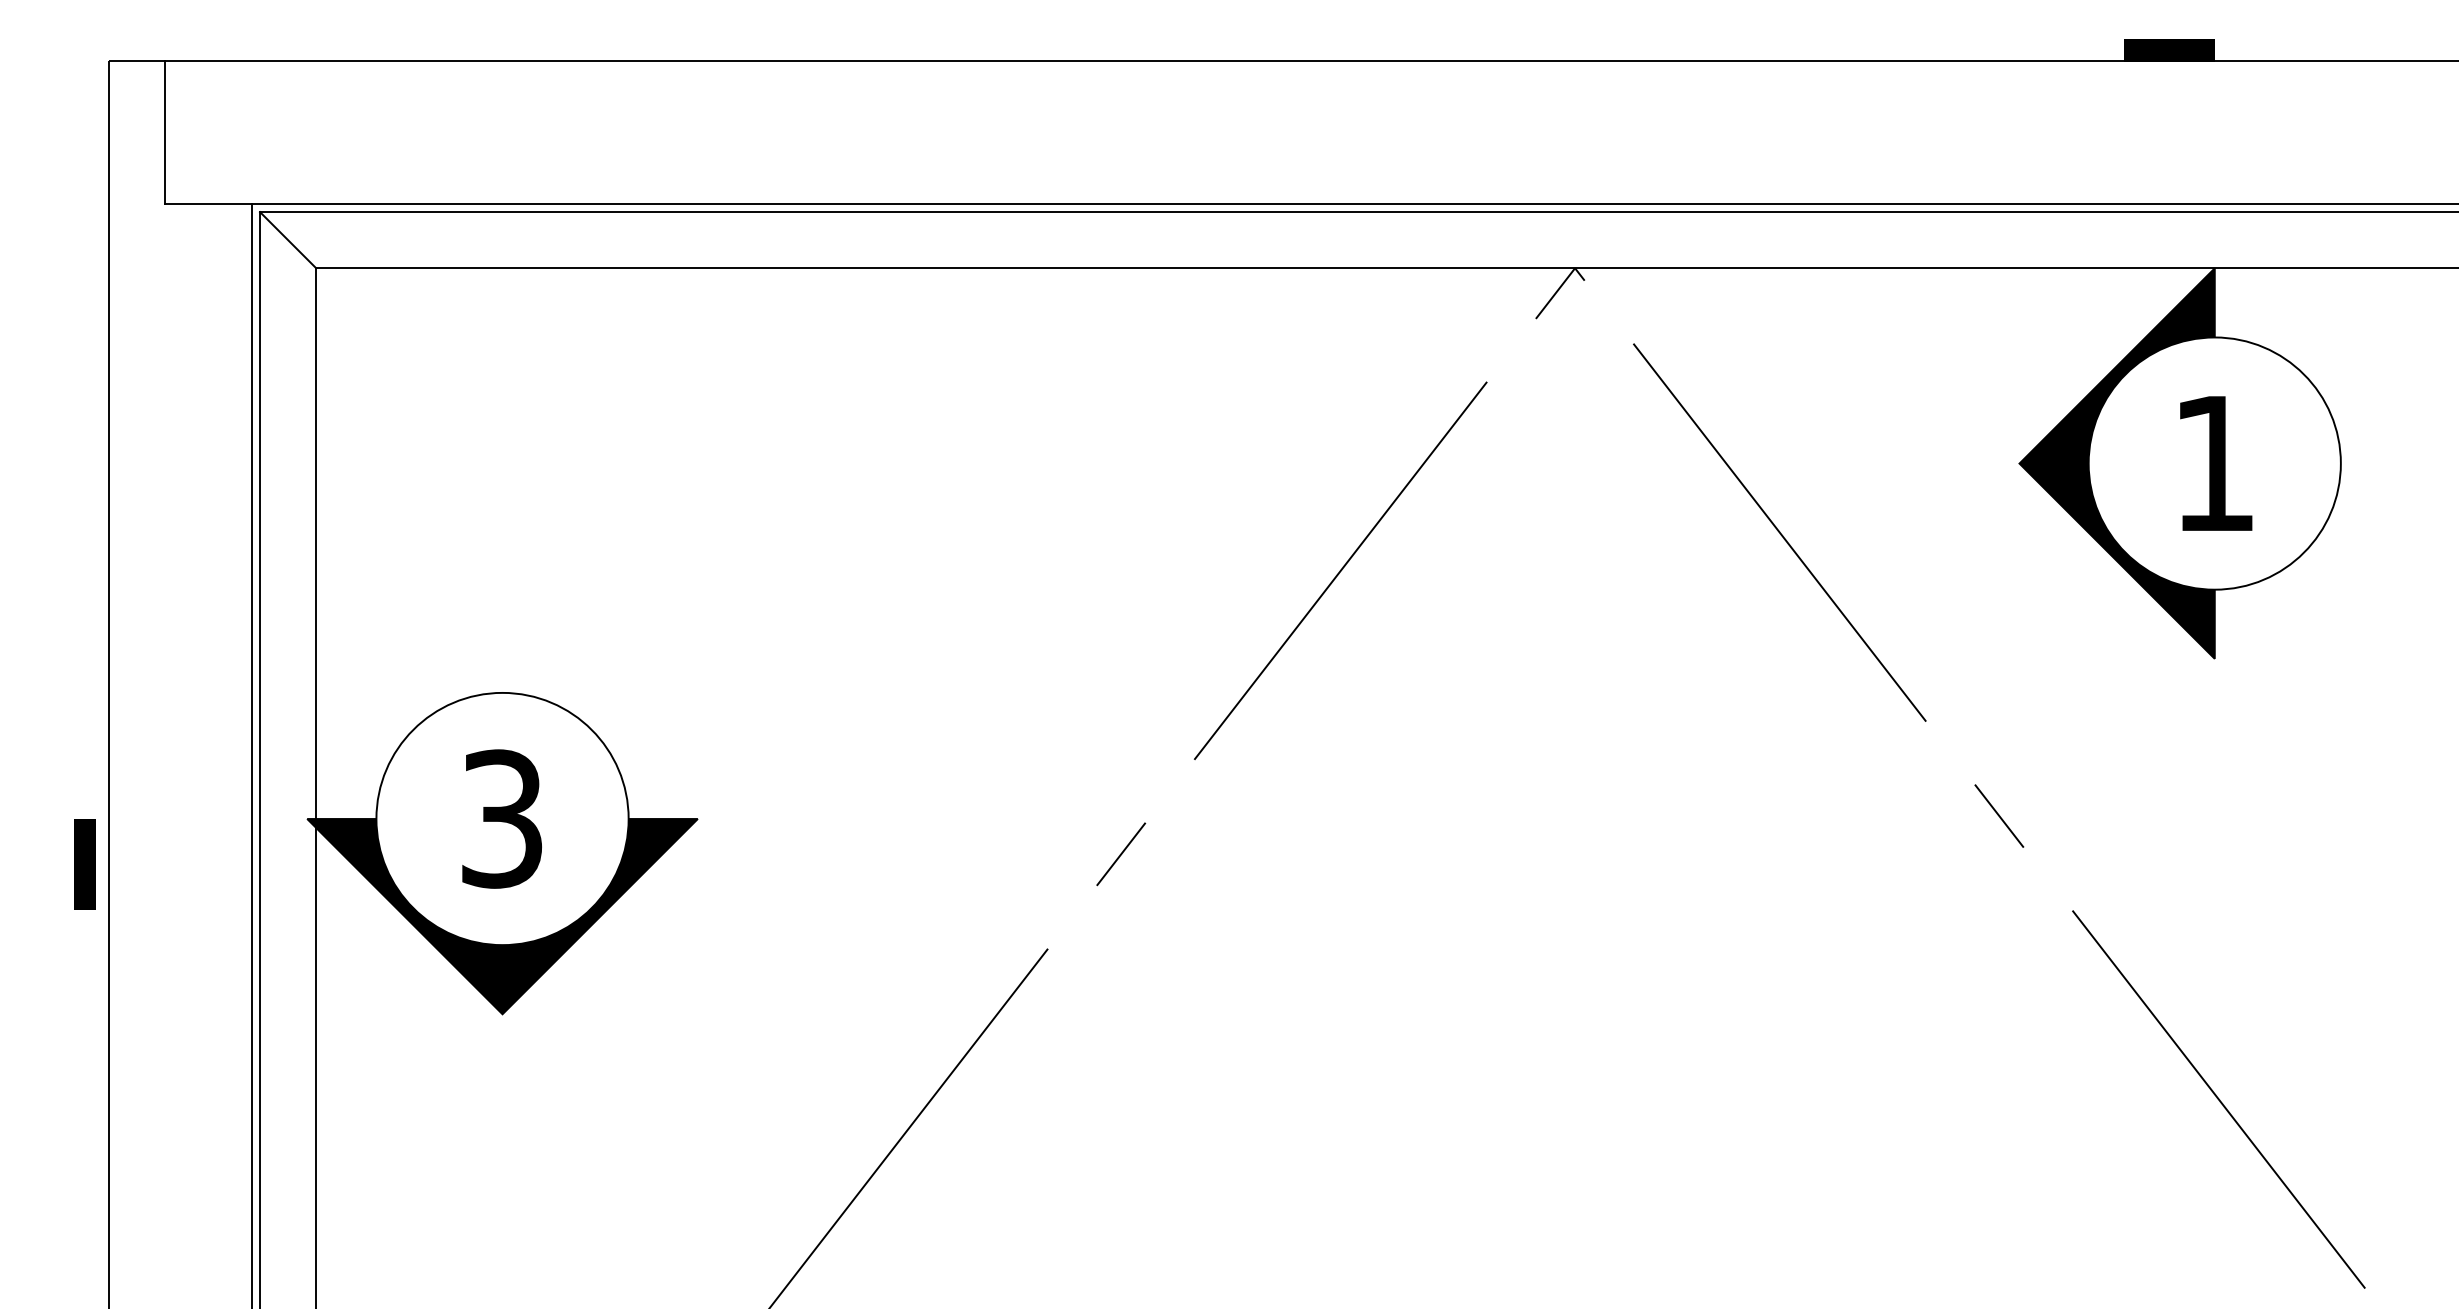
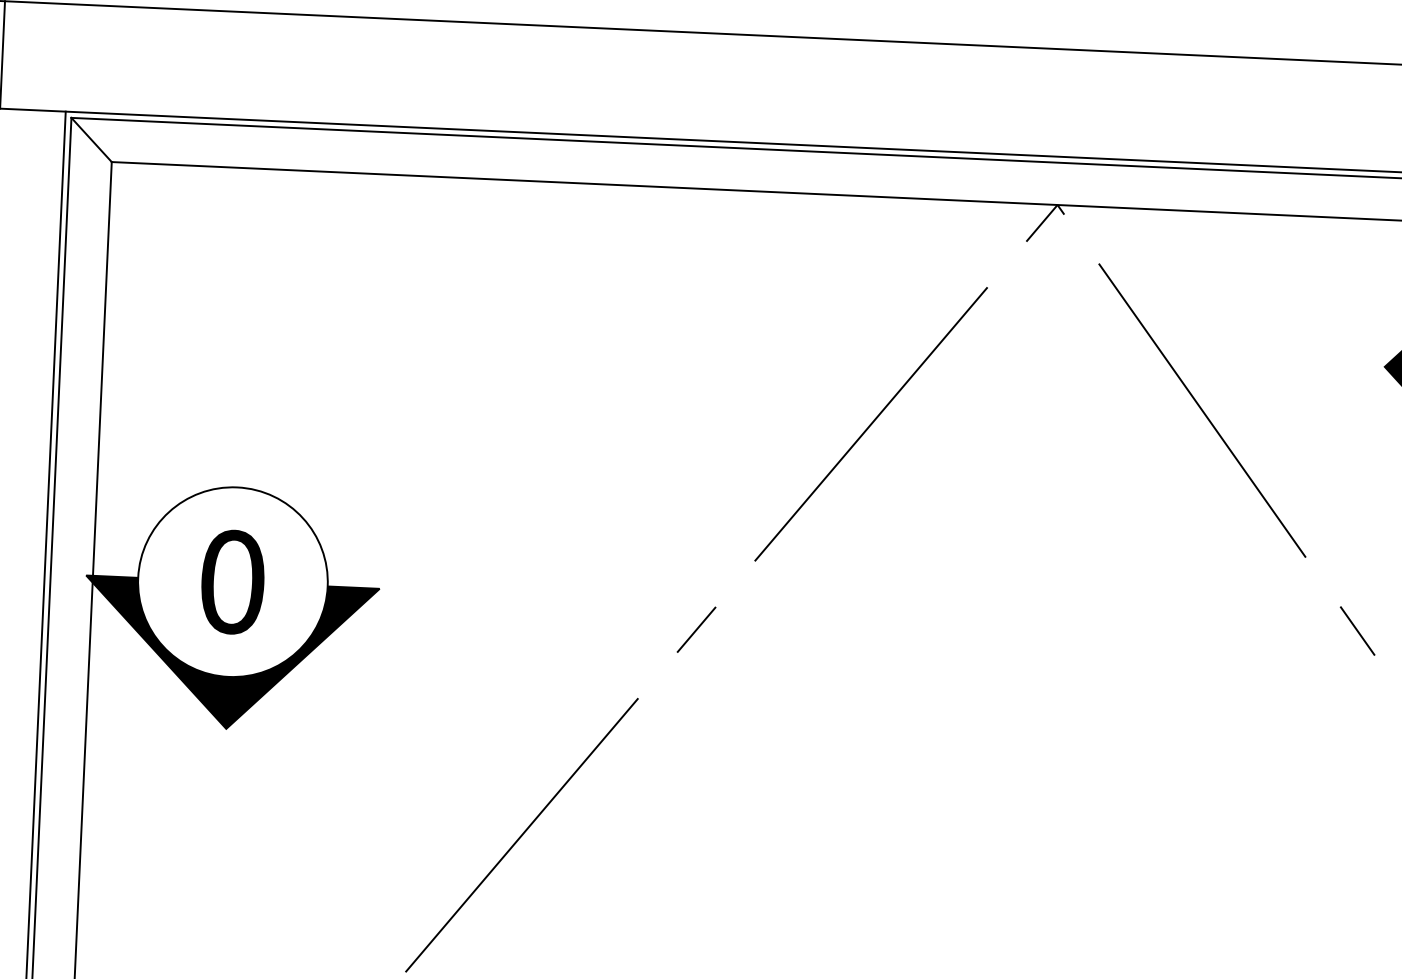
text: (502, 818) -> (232, 581), 3 -> 0

